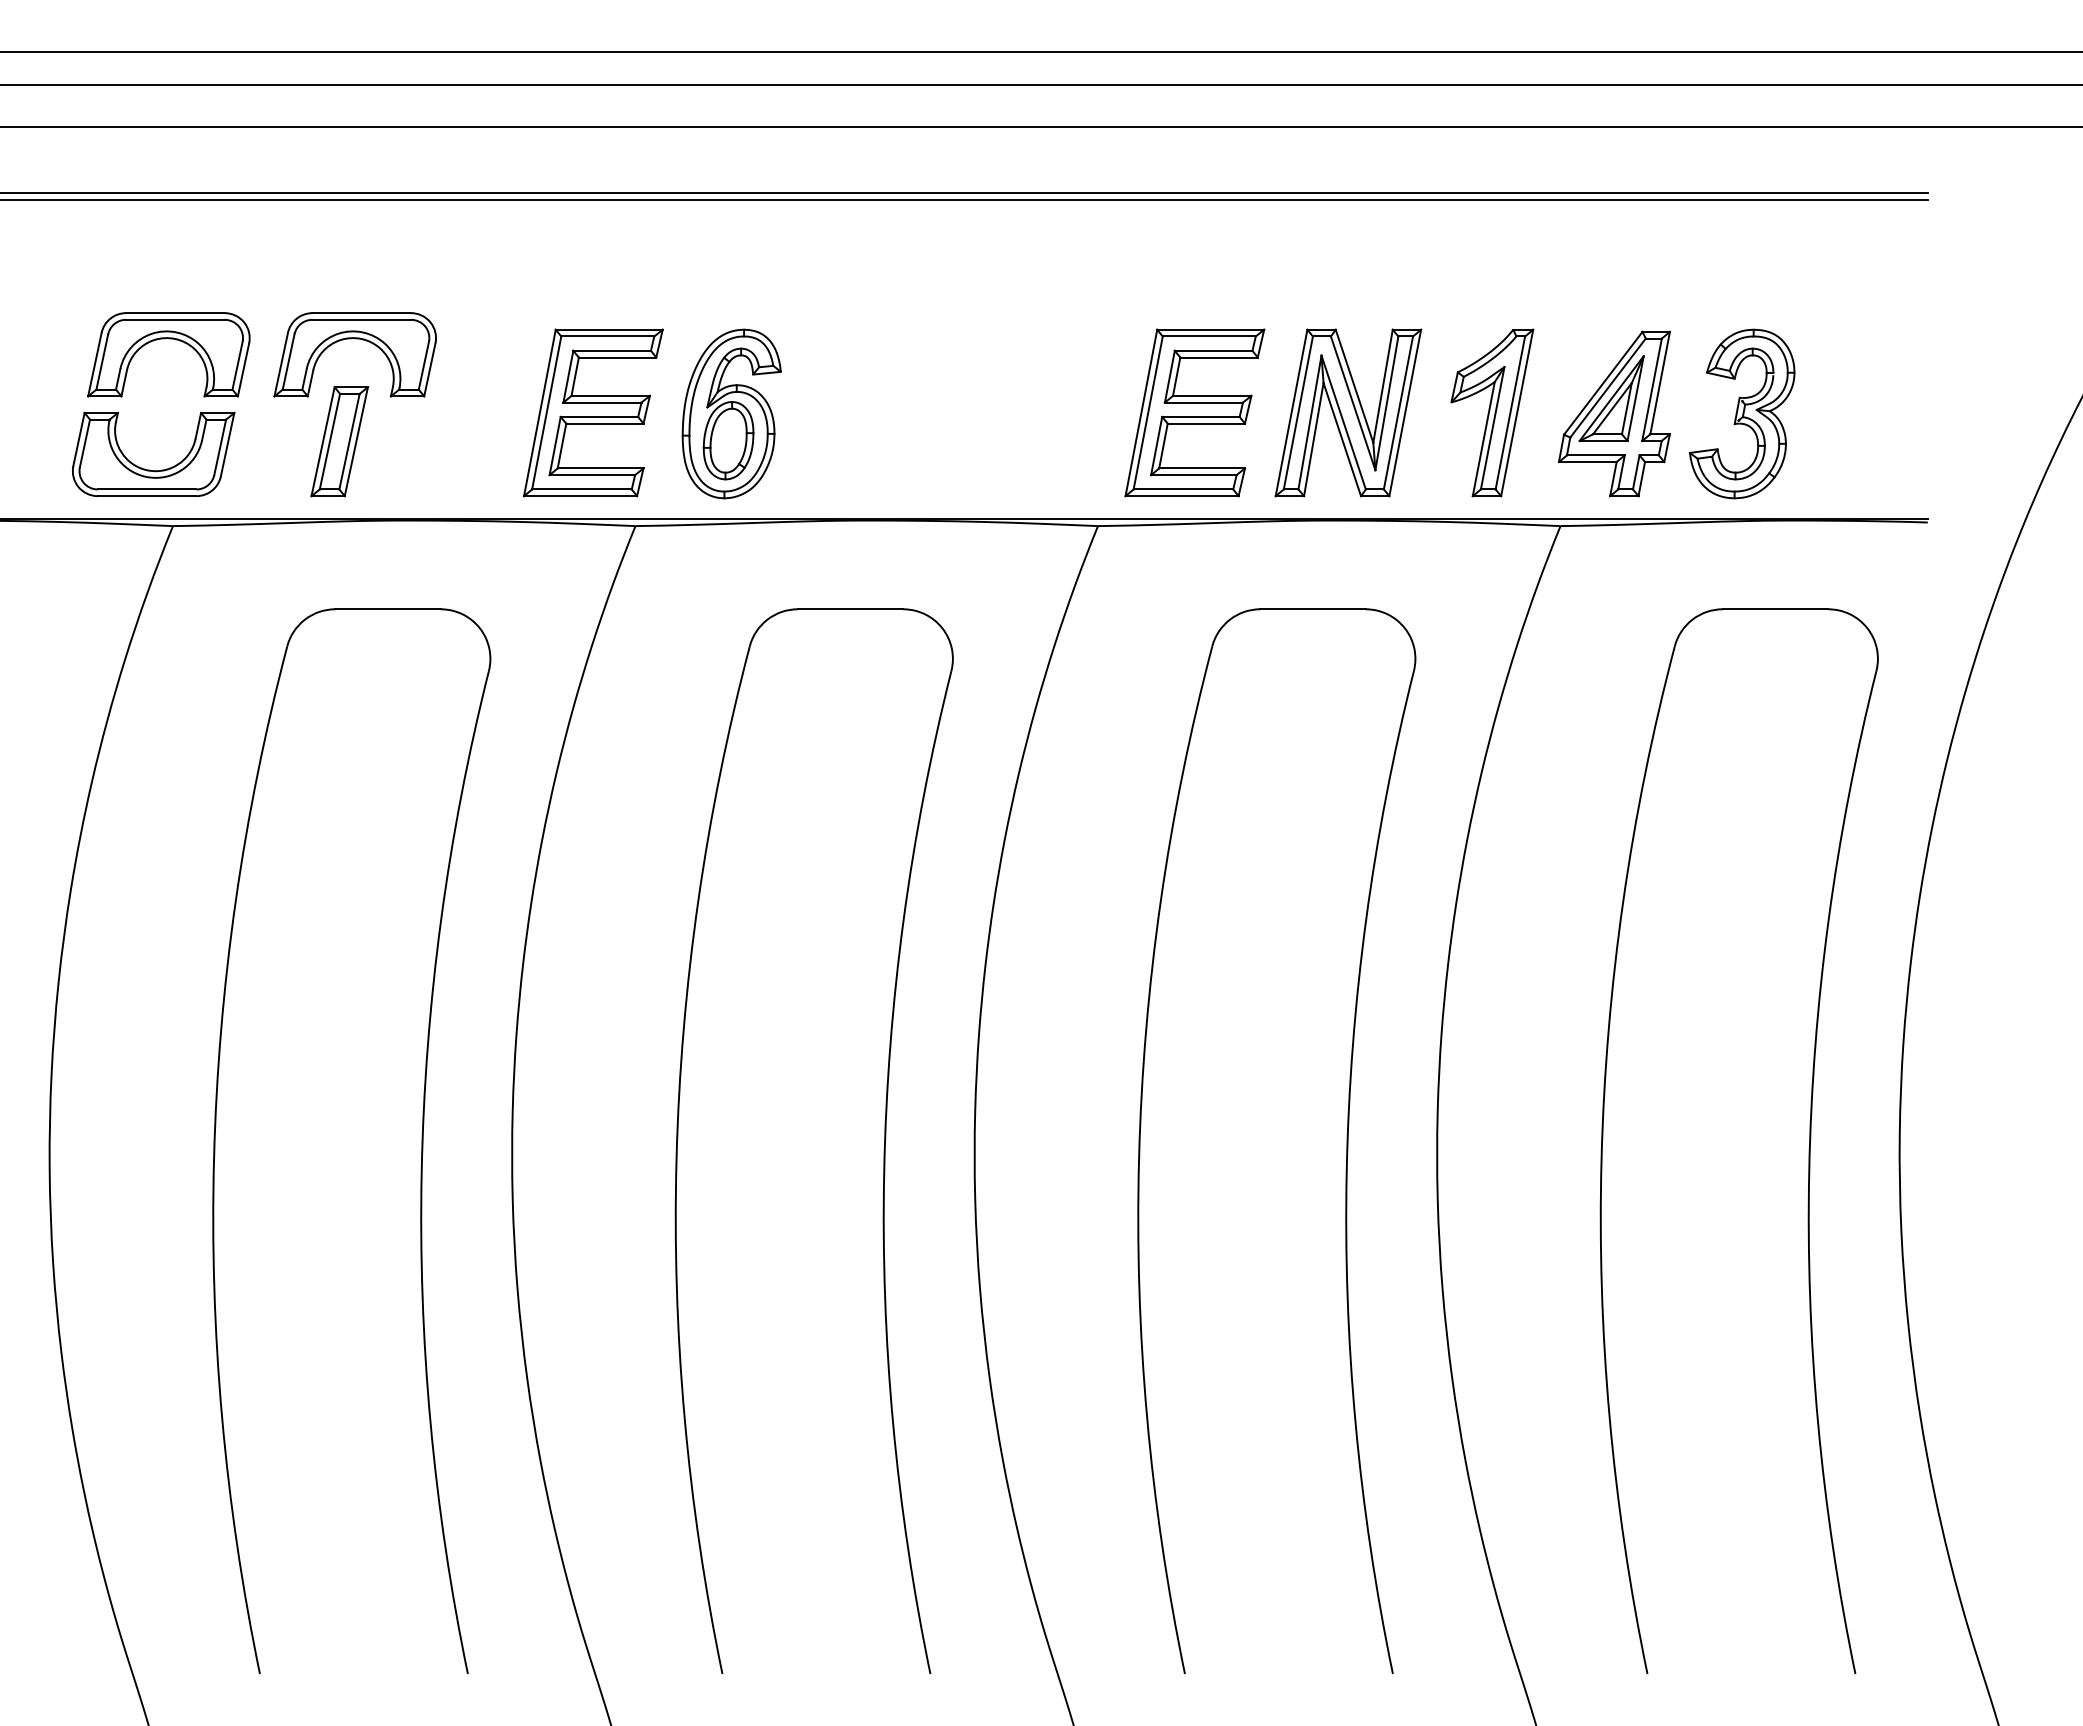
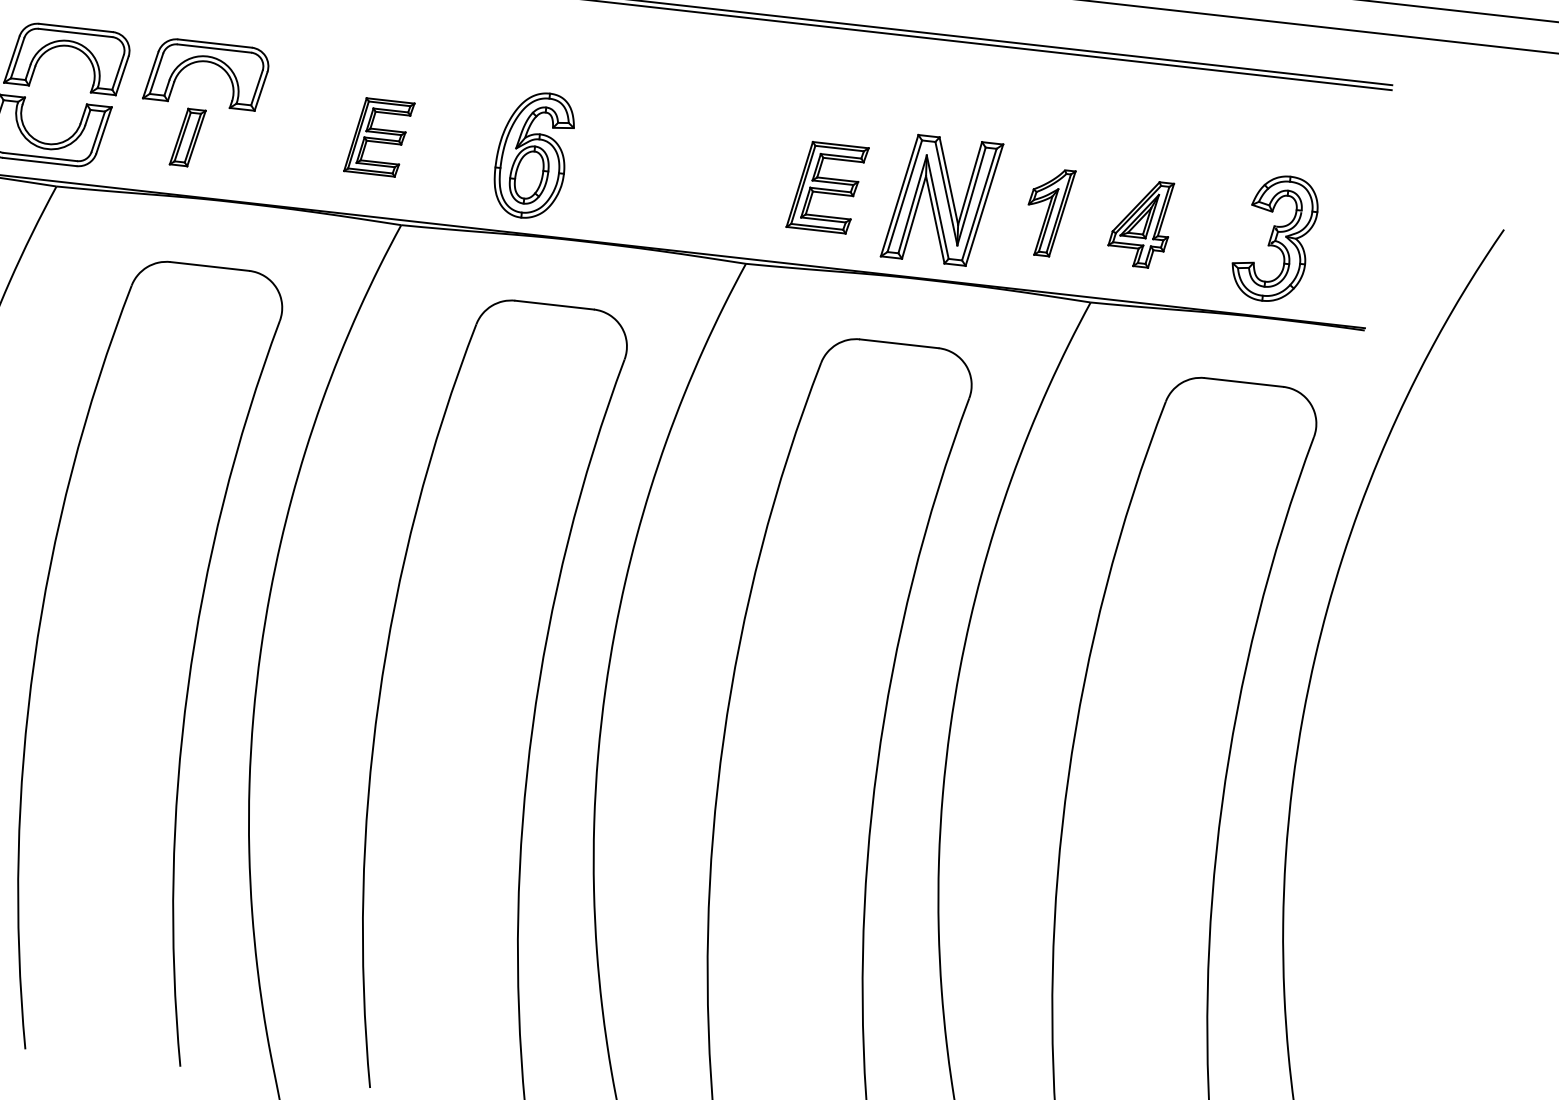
part: (593, 412) -> (379, 136), size x0.6
part: (1194, 412) -> (827, 187), size x0.7
part: (1492, 412) -> (1049, 212), size x0.7
part: (731, 413) -> (533, 155), moved
part: (1614, 413) -> (1140, 223), size x0.7
part: (1742, 413) -> (1275, 238), moved
part: (339, 441) -> (187, 137), size x0.7

